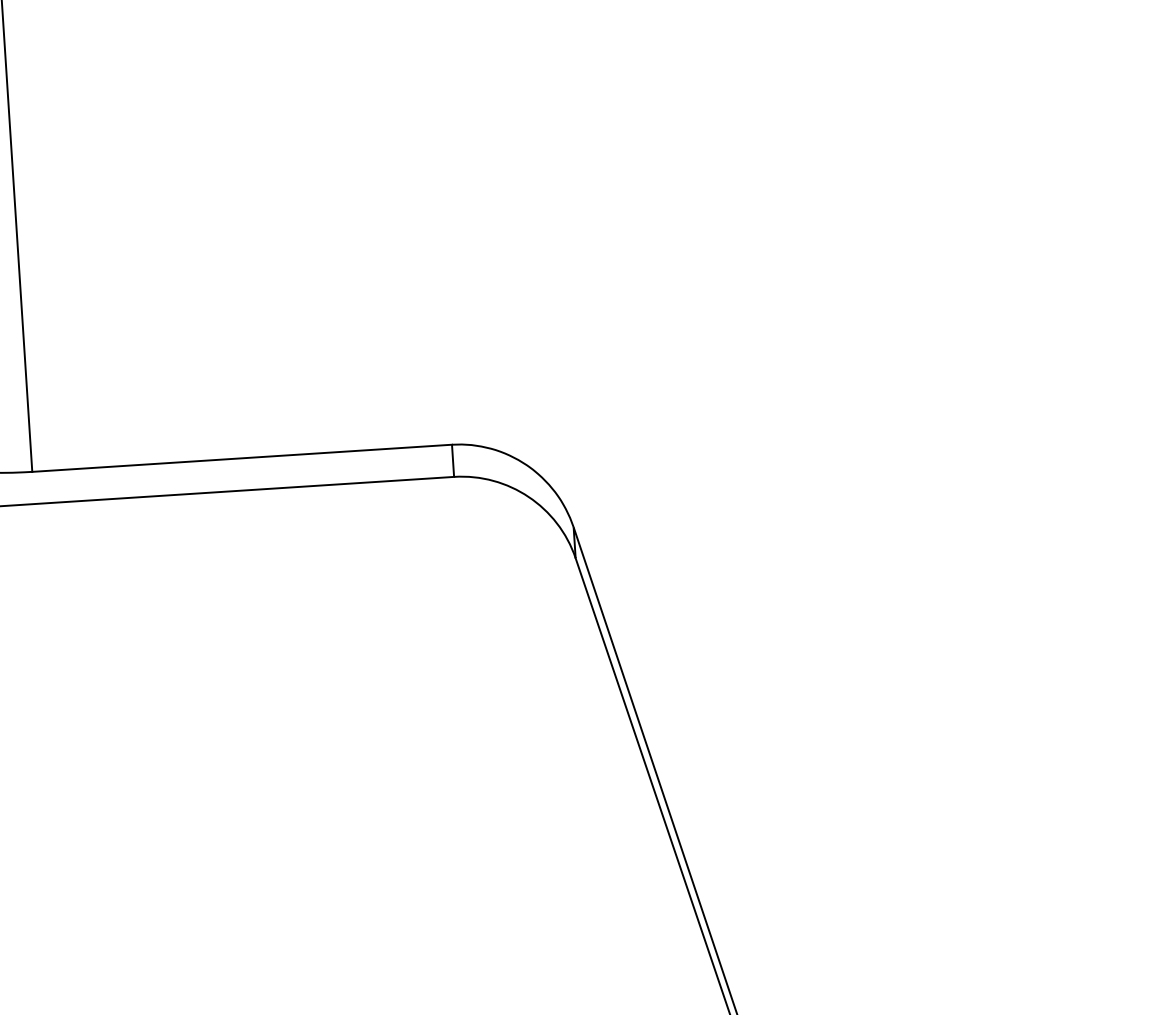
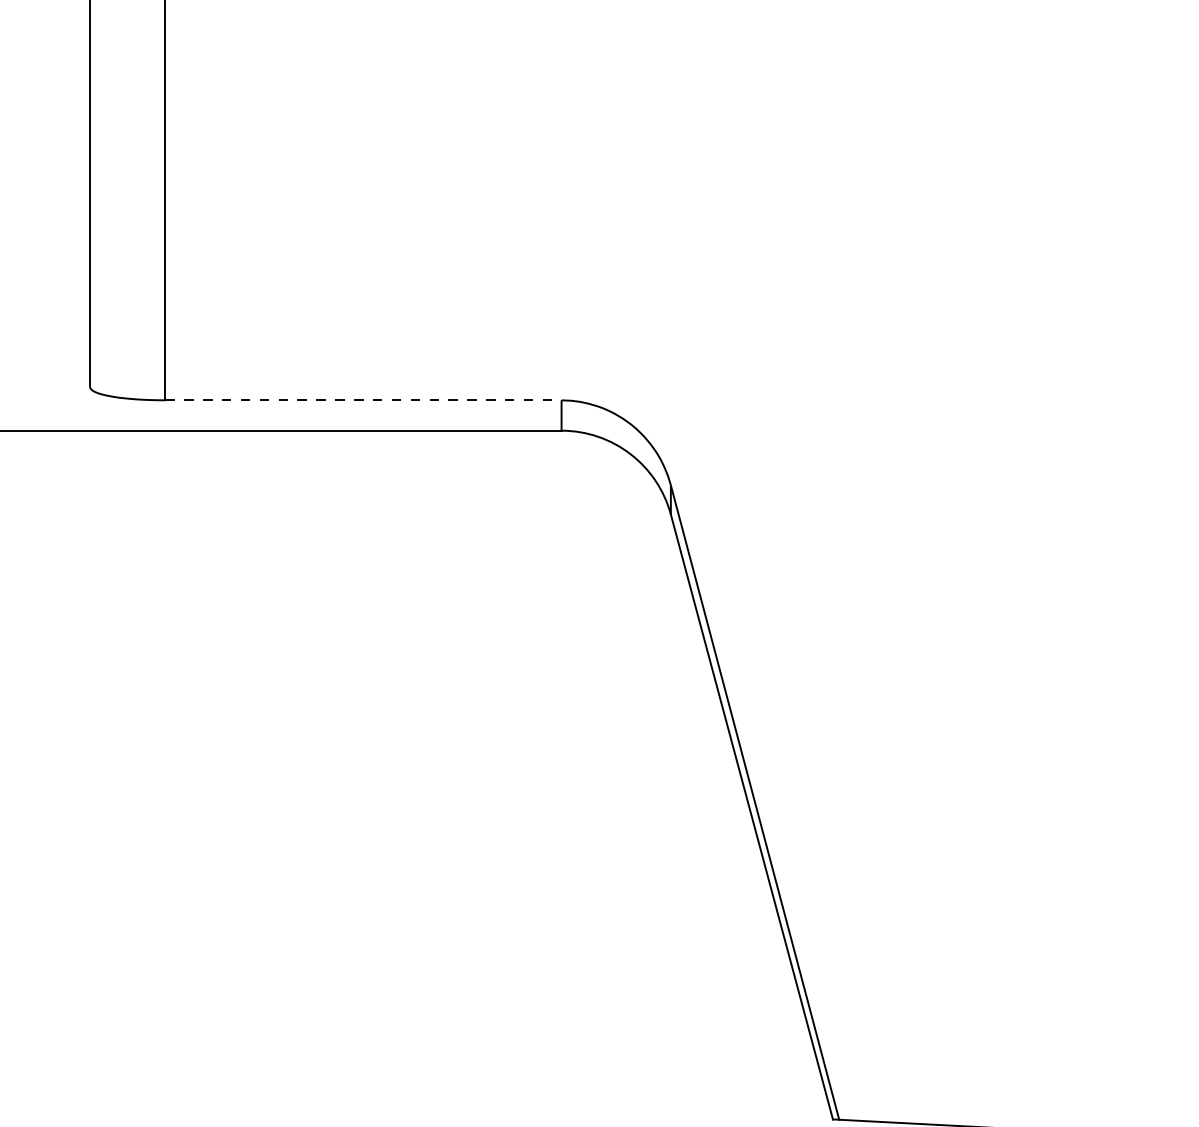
line: (243, 458) -> (364, 400), solid -> dashed

